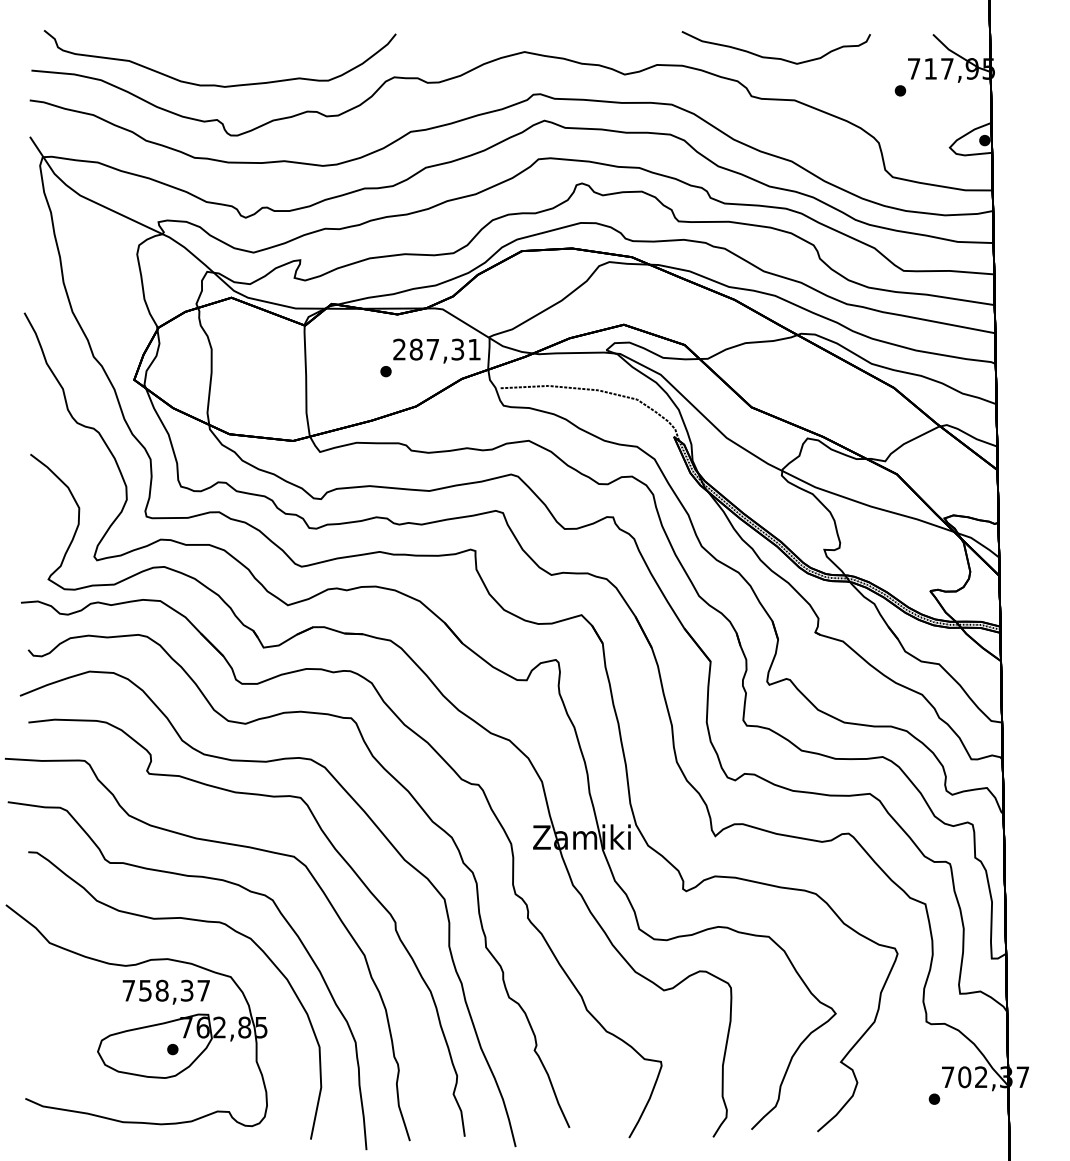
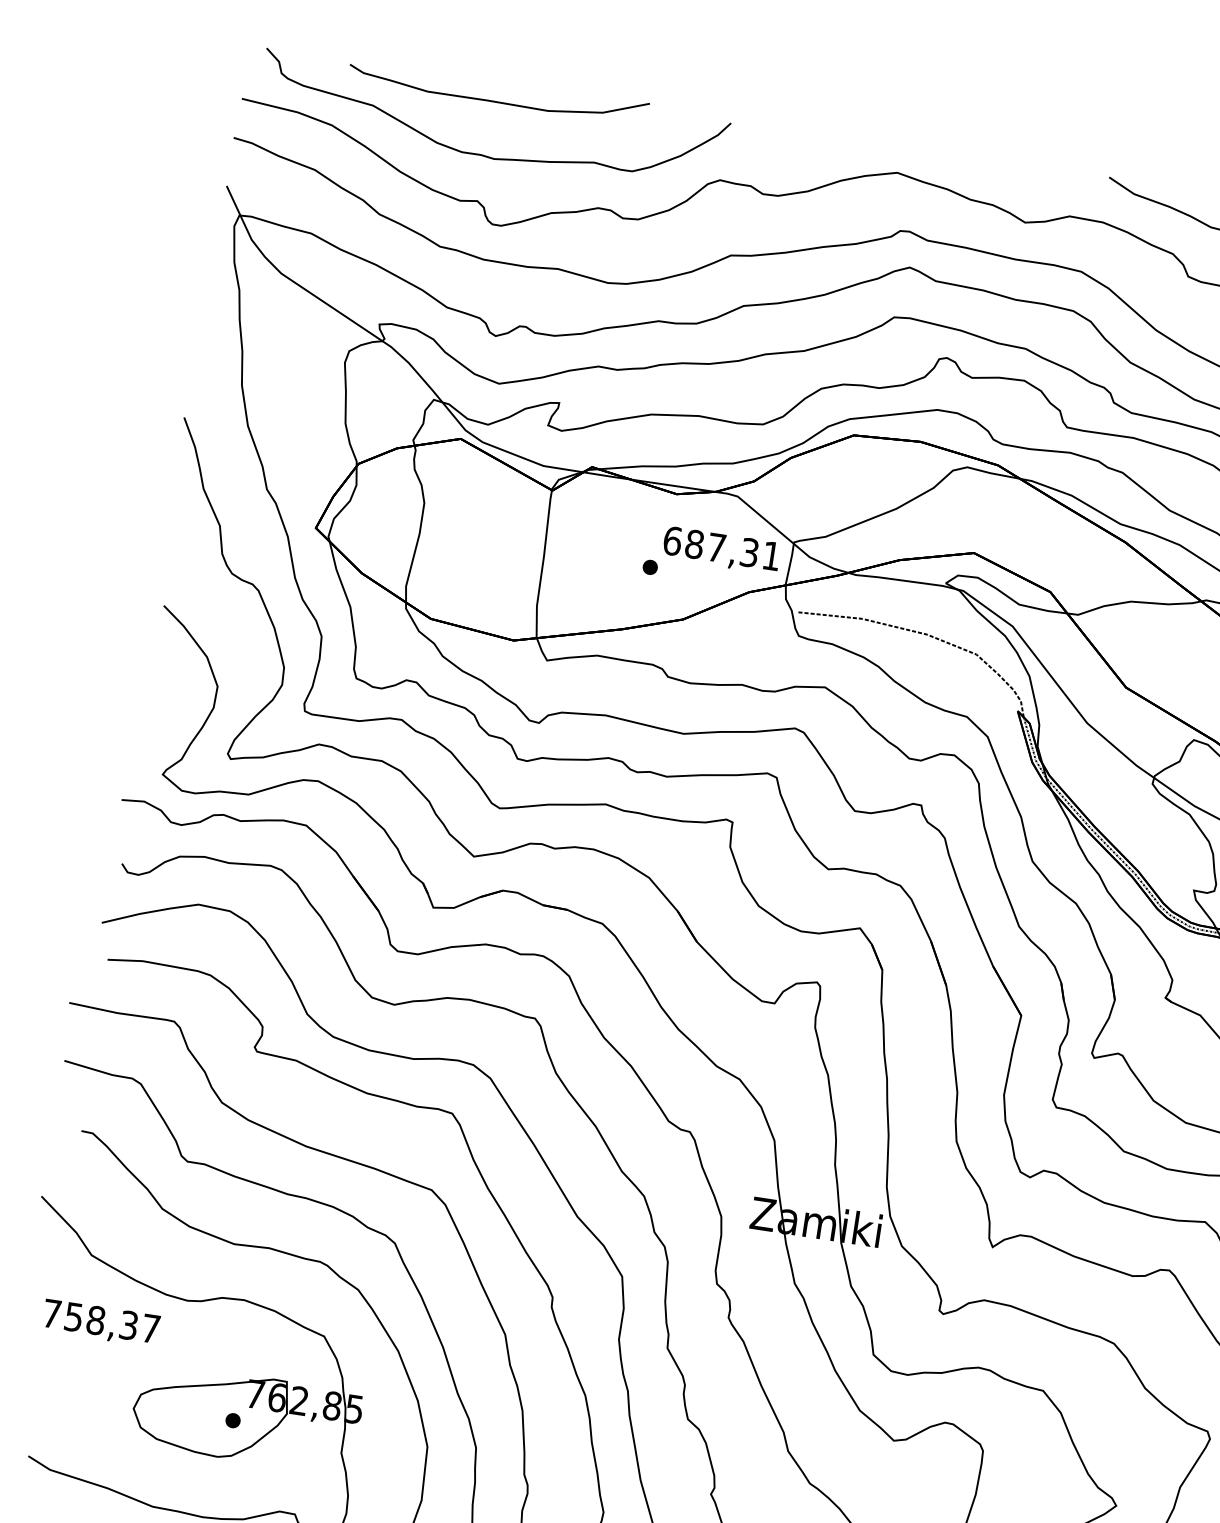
curve: (220, 43) -> (497, 100), added
text: (399, 349) -> (672, 540), 287,31 -> 687,31
text: (165, 991) -> (100, 1322), moved

